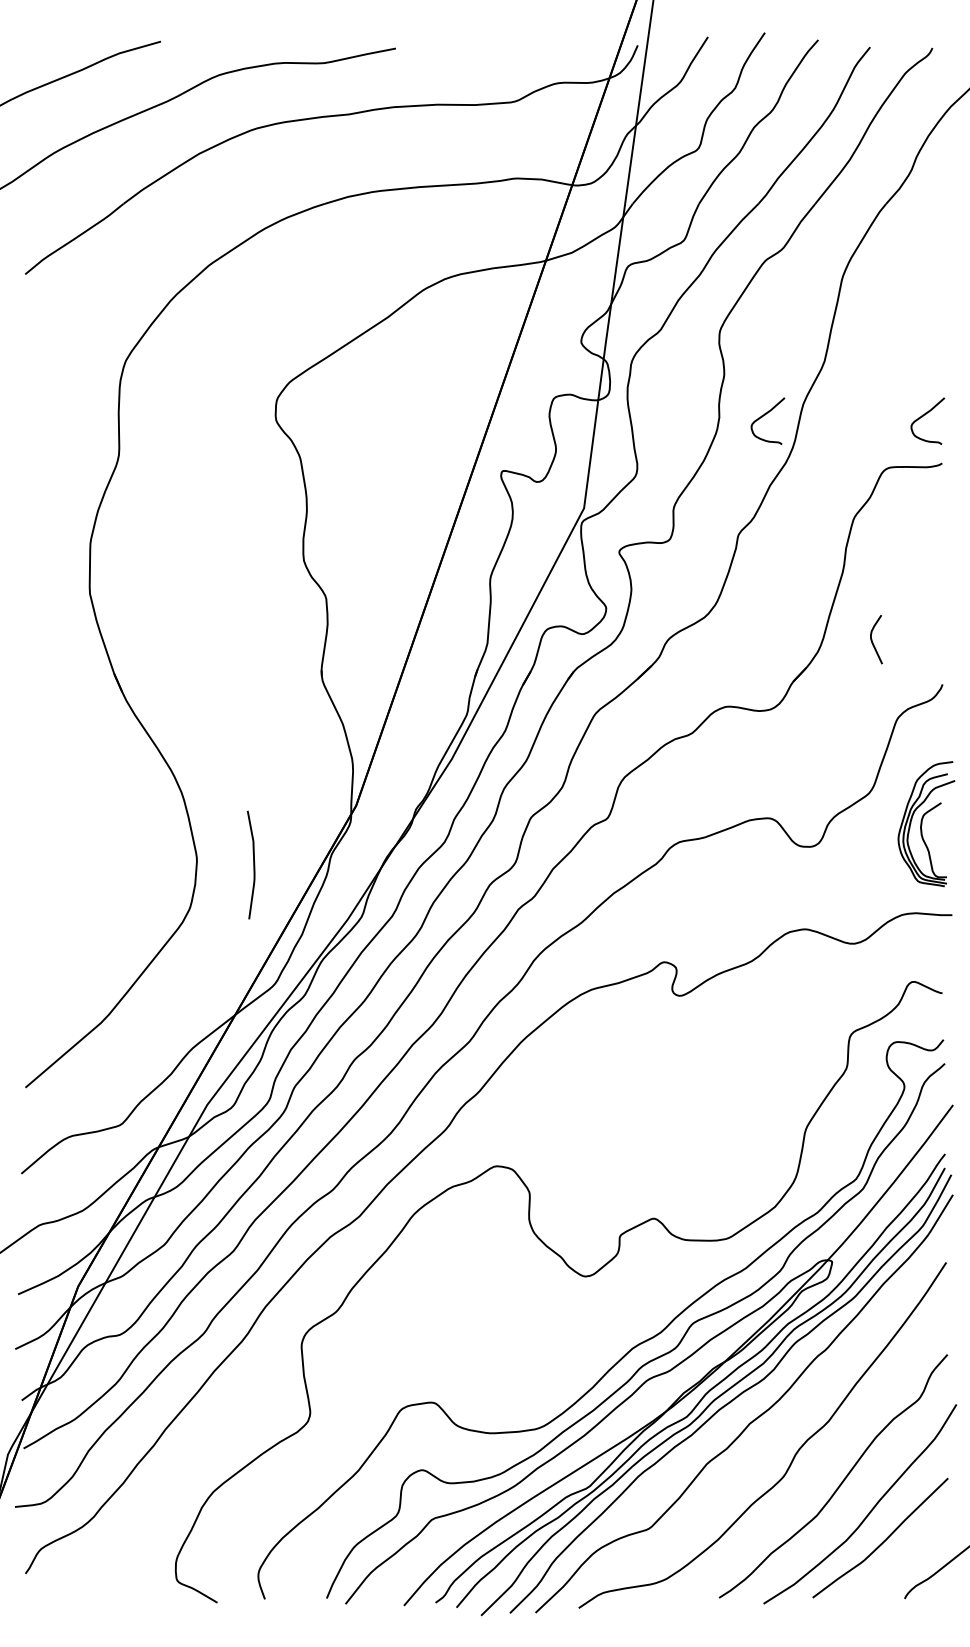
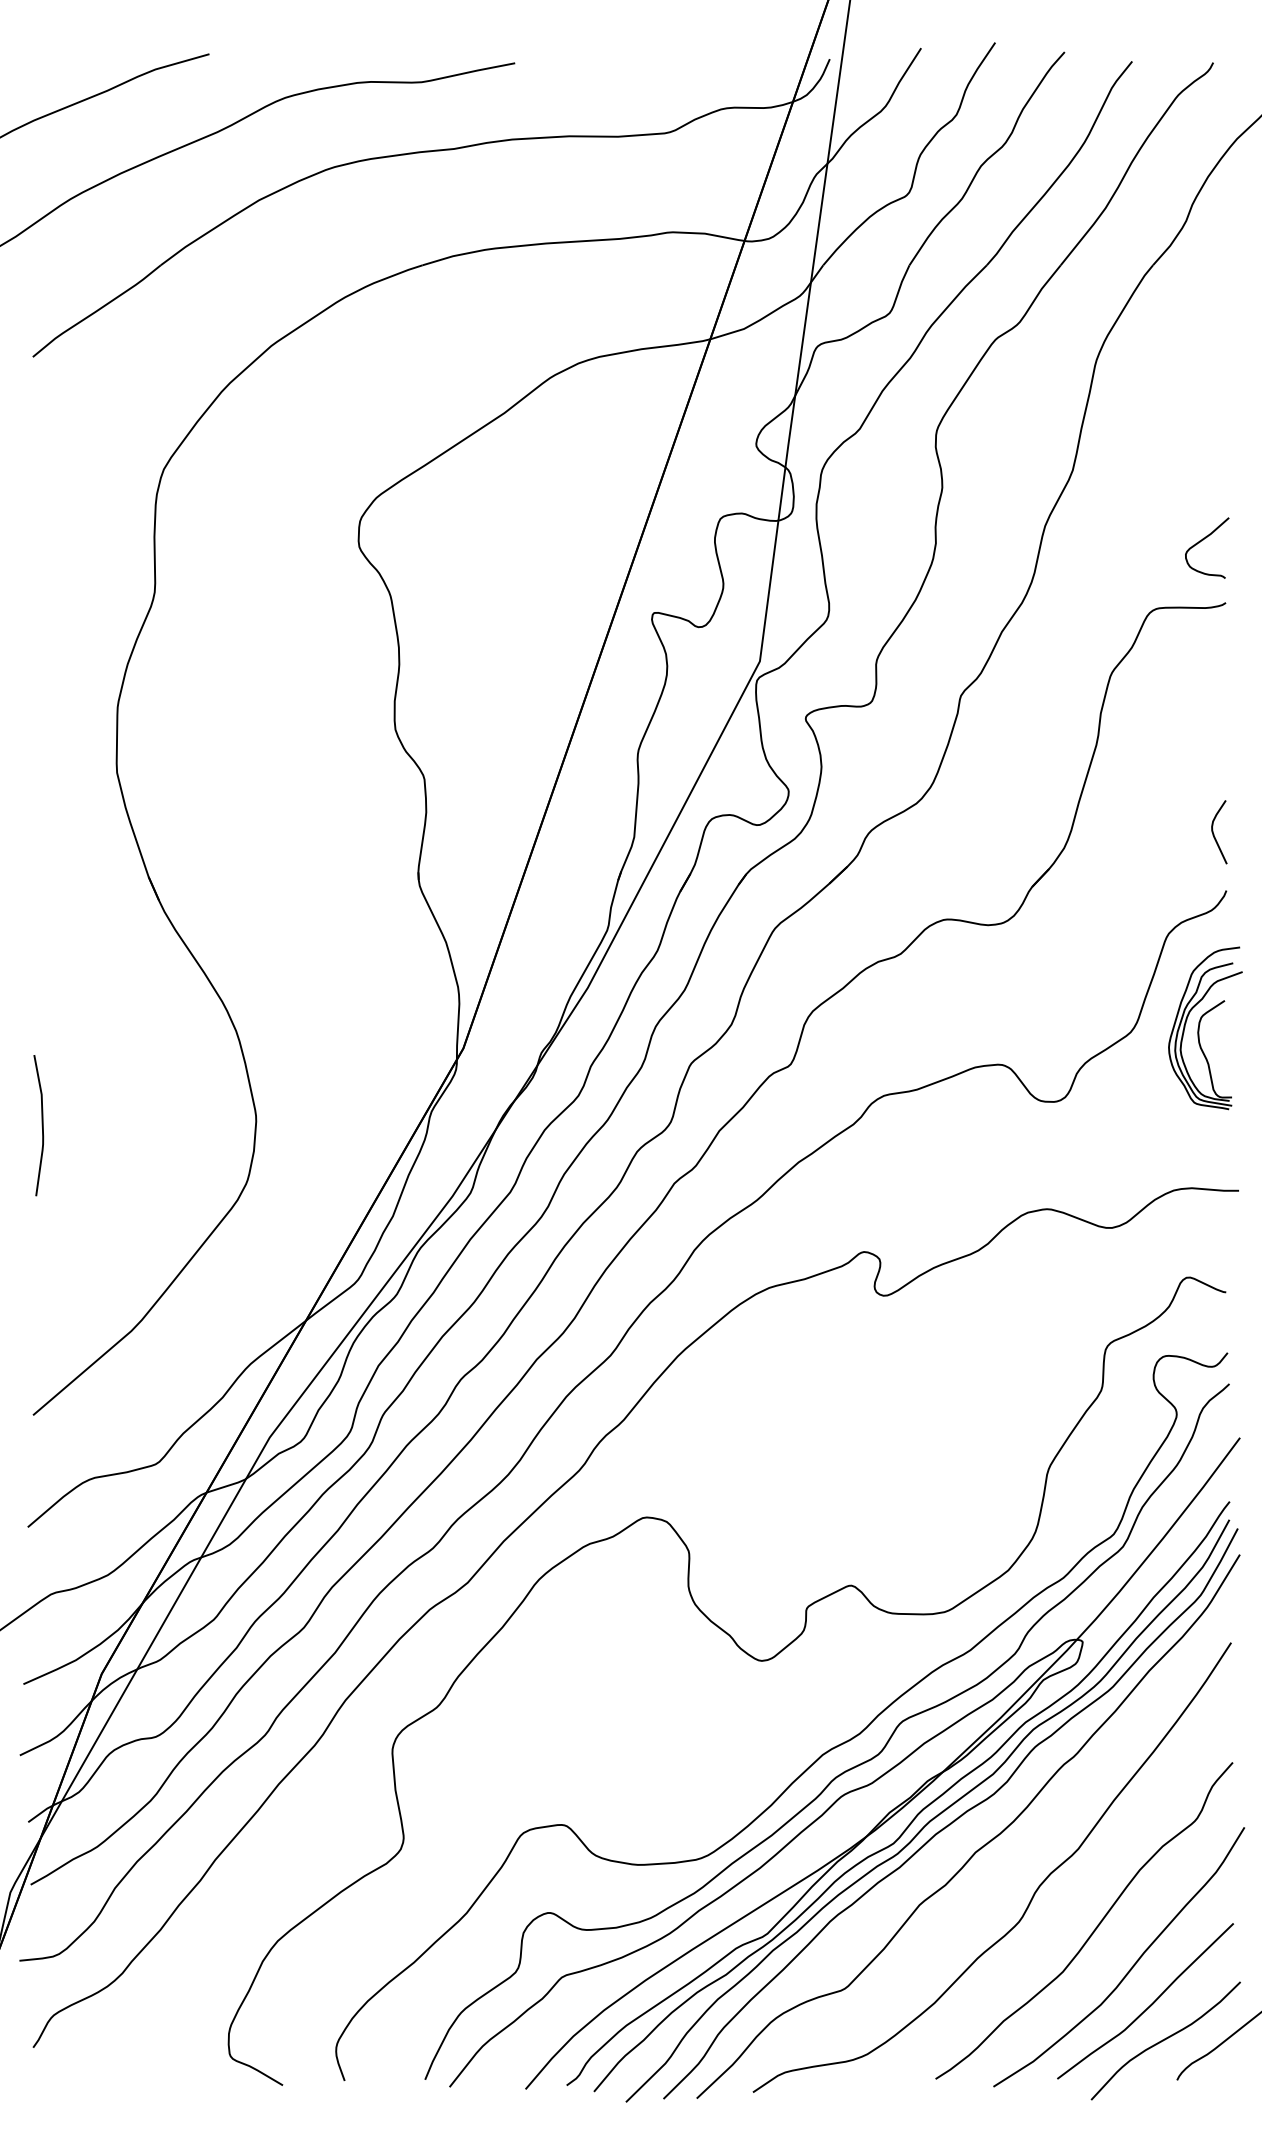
curve: (765, 415) -> (995, 540), removed
curve: (872, 641) -> (1214, 834), moved
part: (926, 824) -> (1205, 1028), moved
curve: (253, 865) -> (41, 1125), moved
curve: (895, 1568) -> (1165, 2040), added

